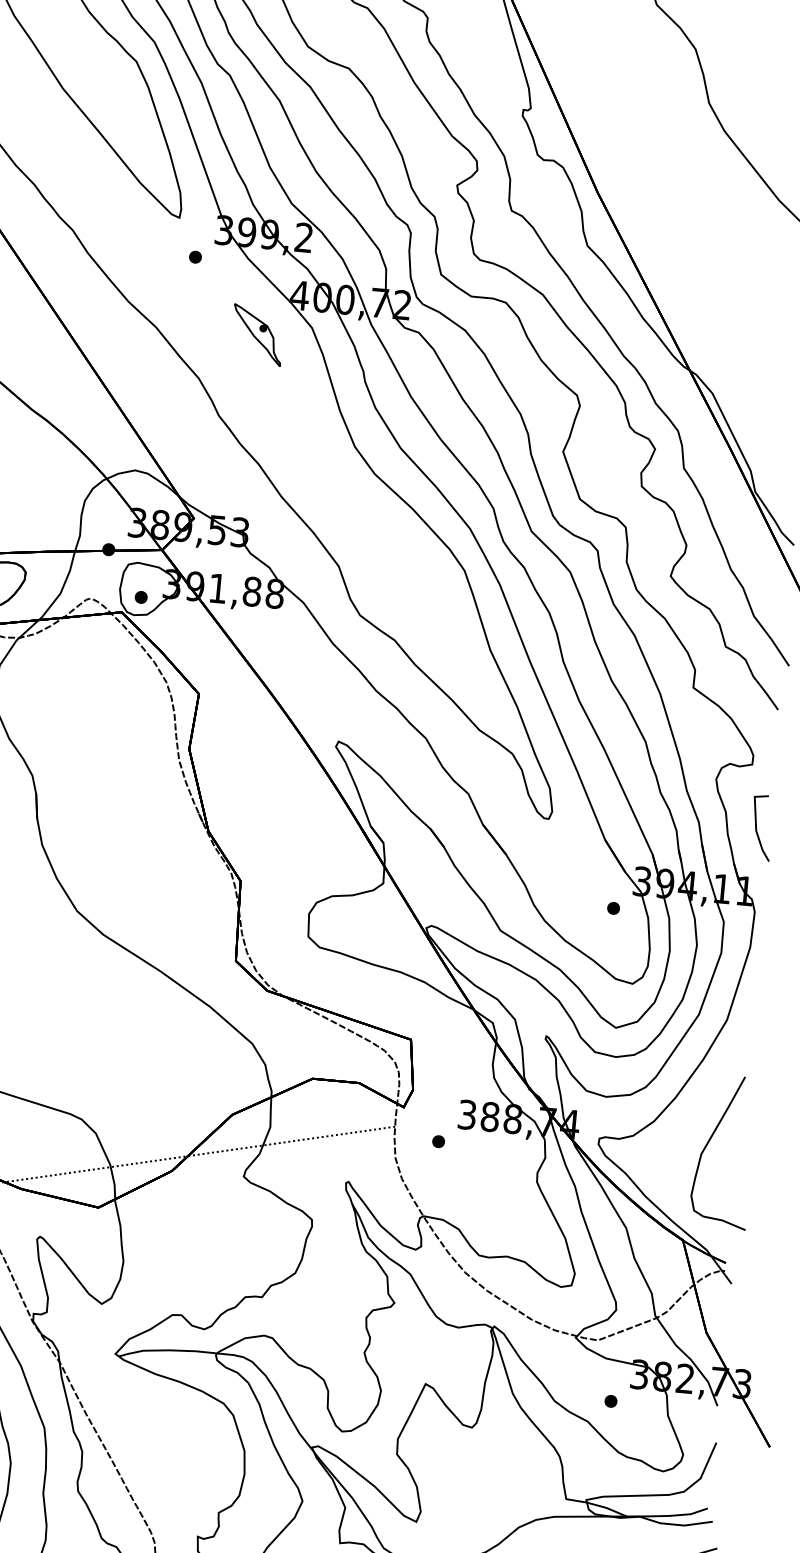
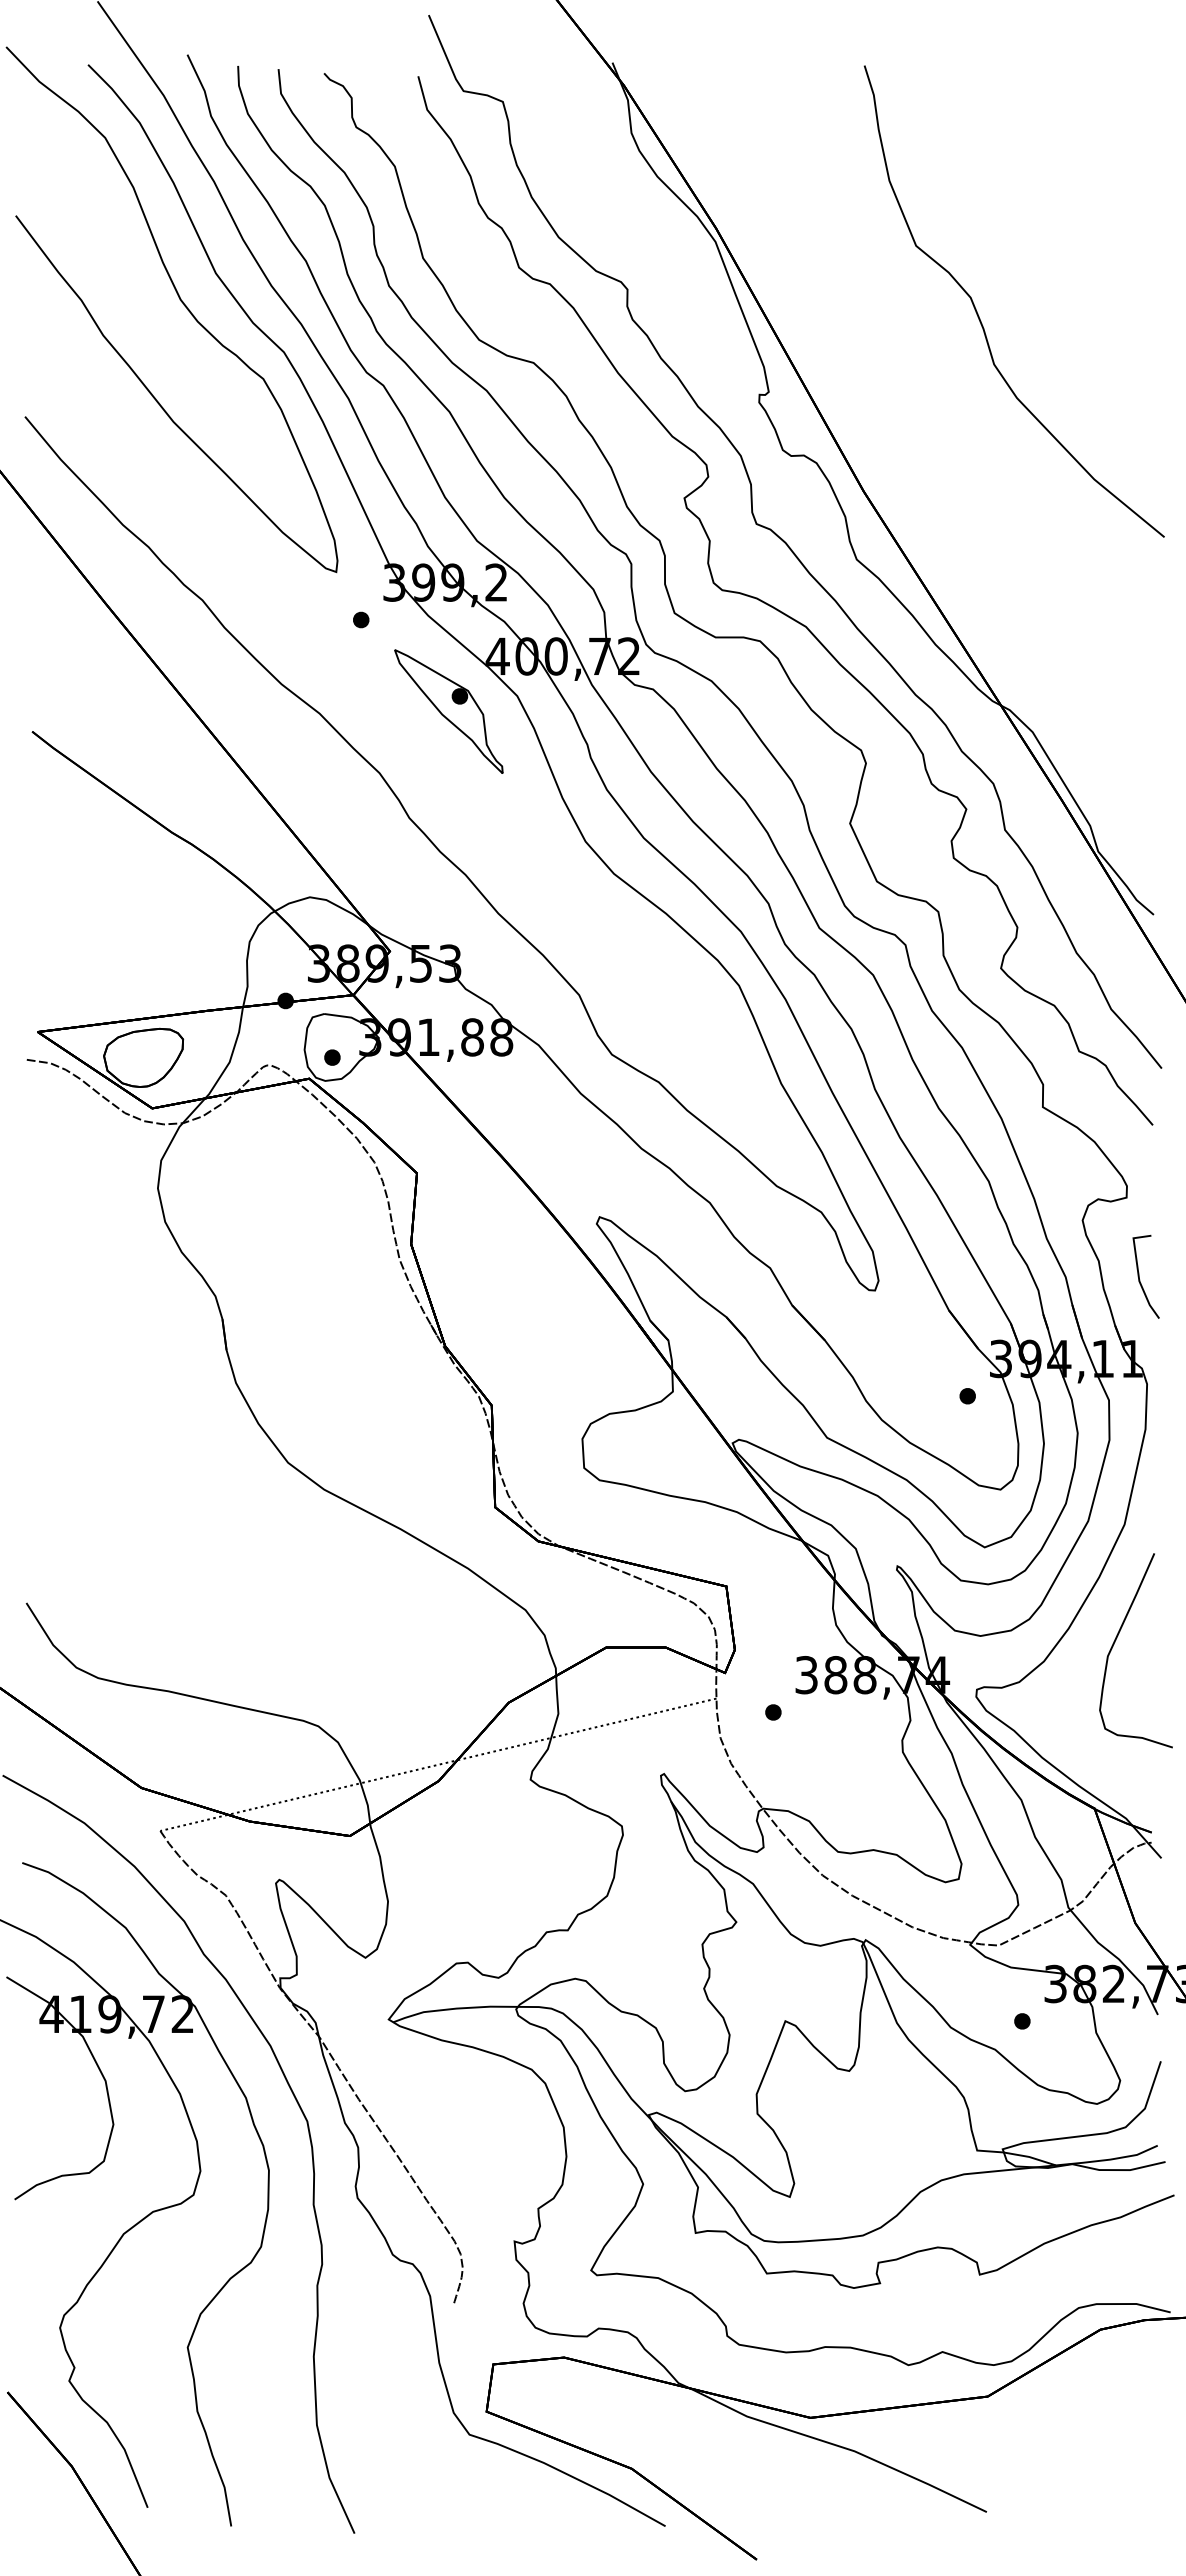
part: (257, 335) -> (448, 711), size x1.67
curve: (709, 1142) -> (1116, 1640), moved

